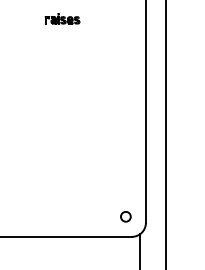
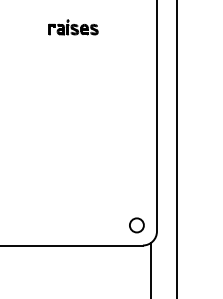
part: (62, 18) -> (73, 27), size x1.43
circle: (125, 216) -> (136, 225), size x1.43

